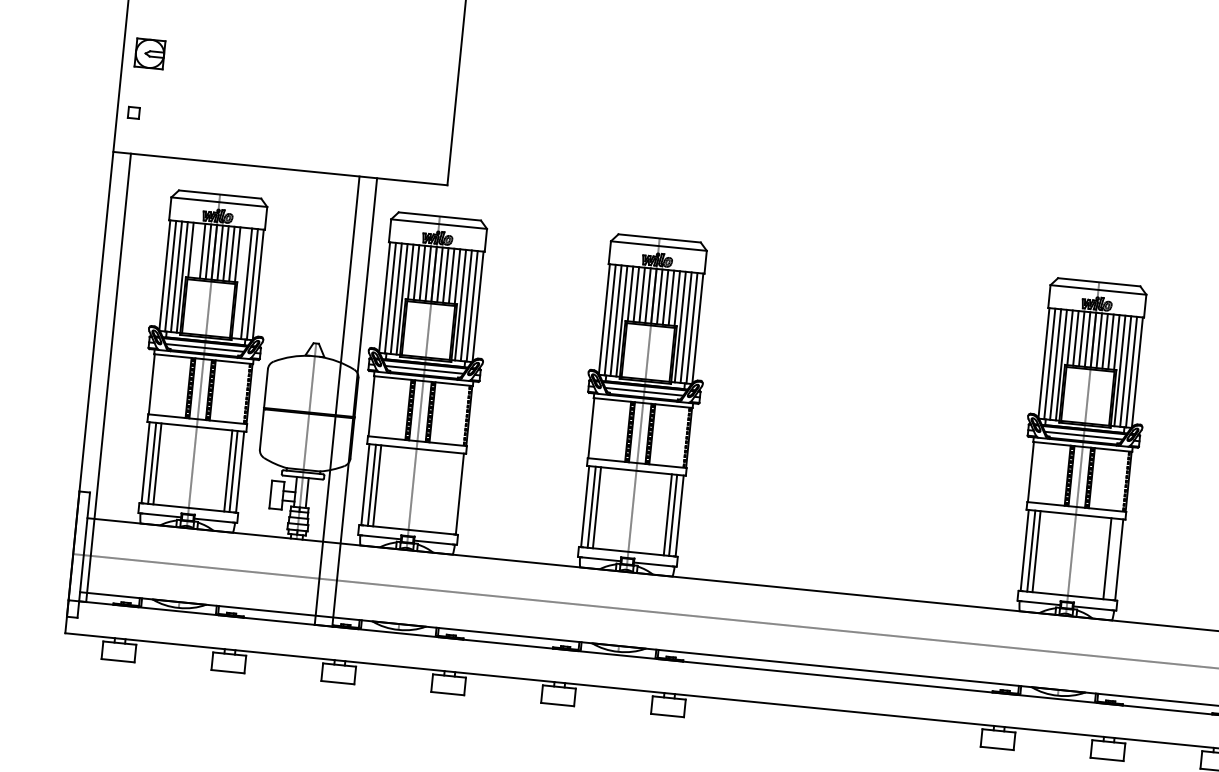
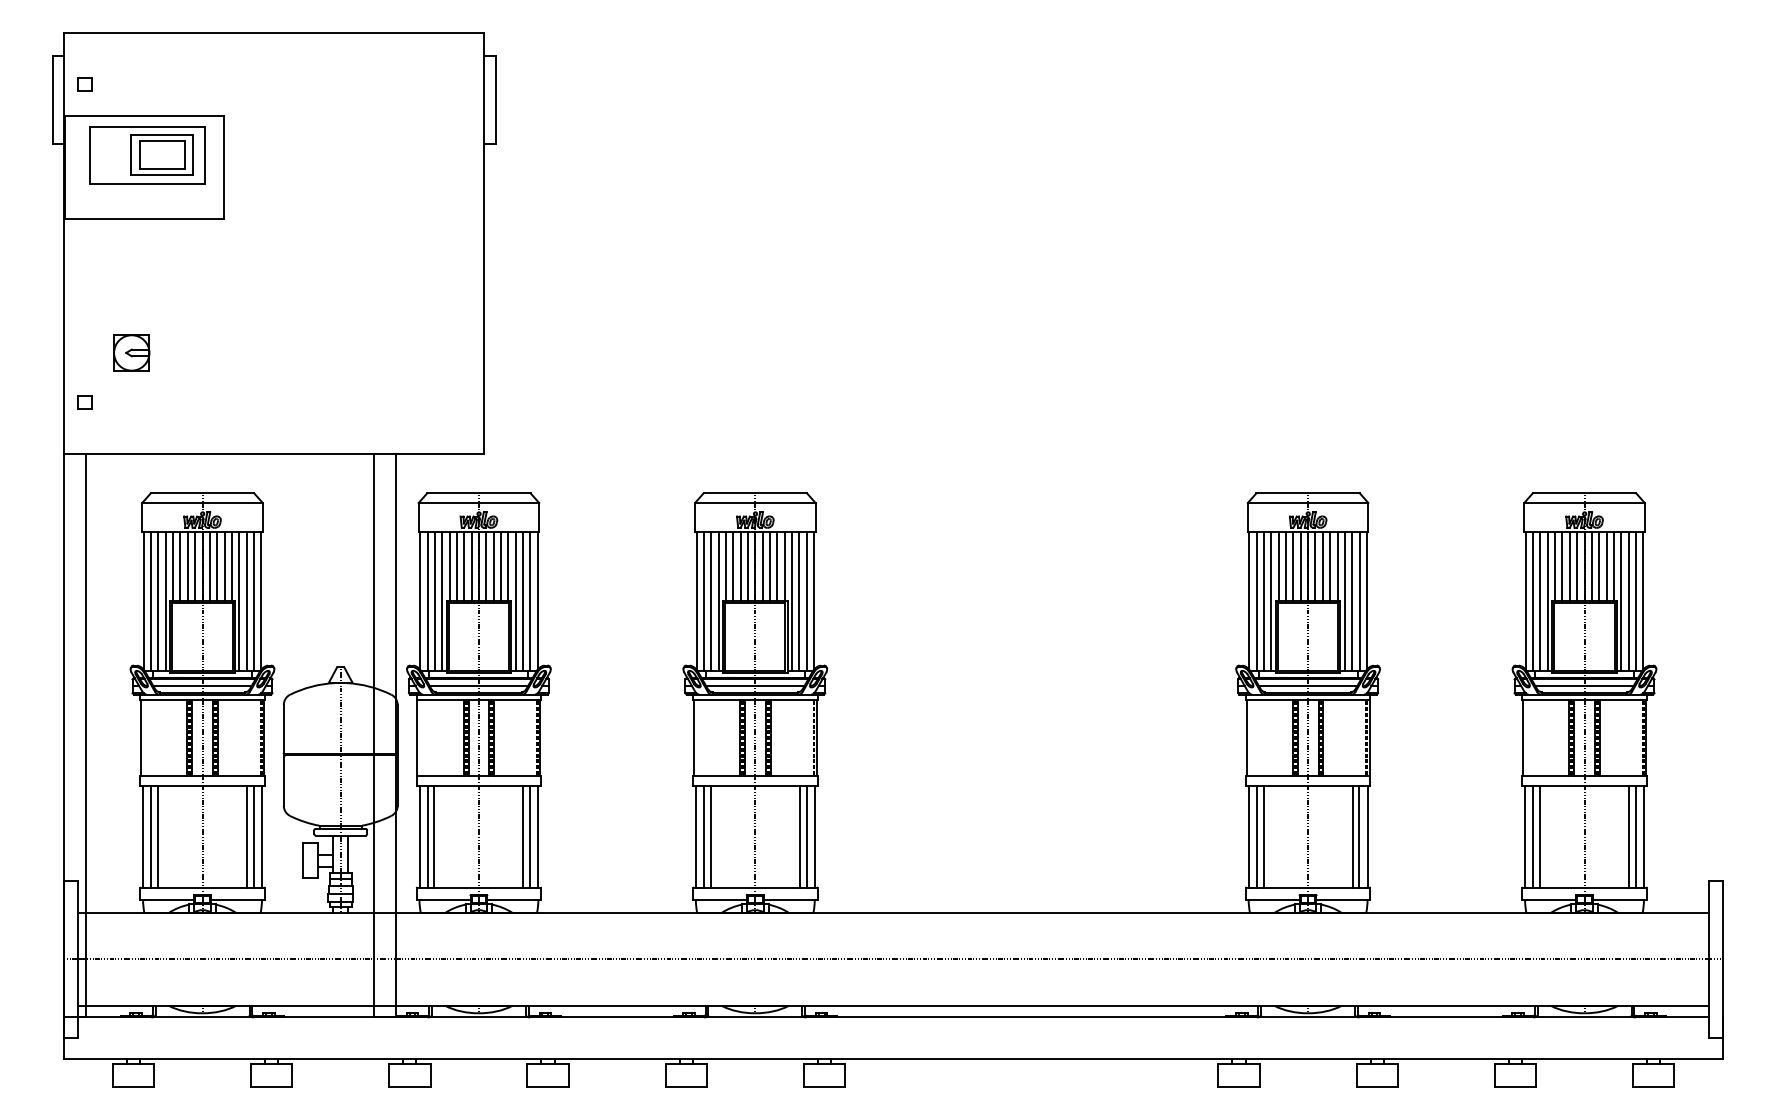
part: (149, 53) -> (131, 352), moved
line: (196, 250) -> (180, 565), added
line: (240, 282) -> (239, 600), added
line: (448, 492) -> (523, 836), added
line: (453, 493) -> (530, 836), added
line: (1112, 559) -> (1359, 836), added

